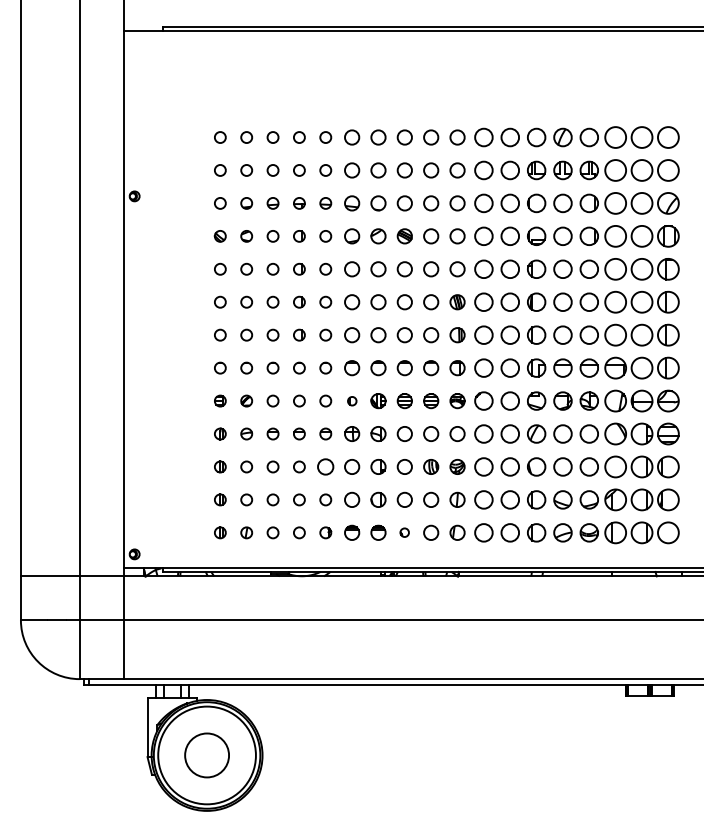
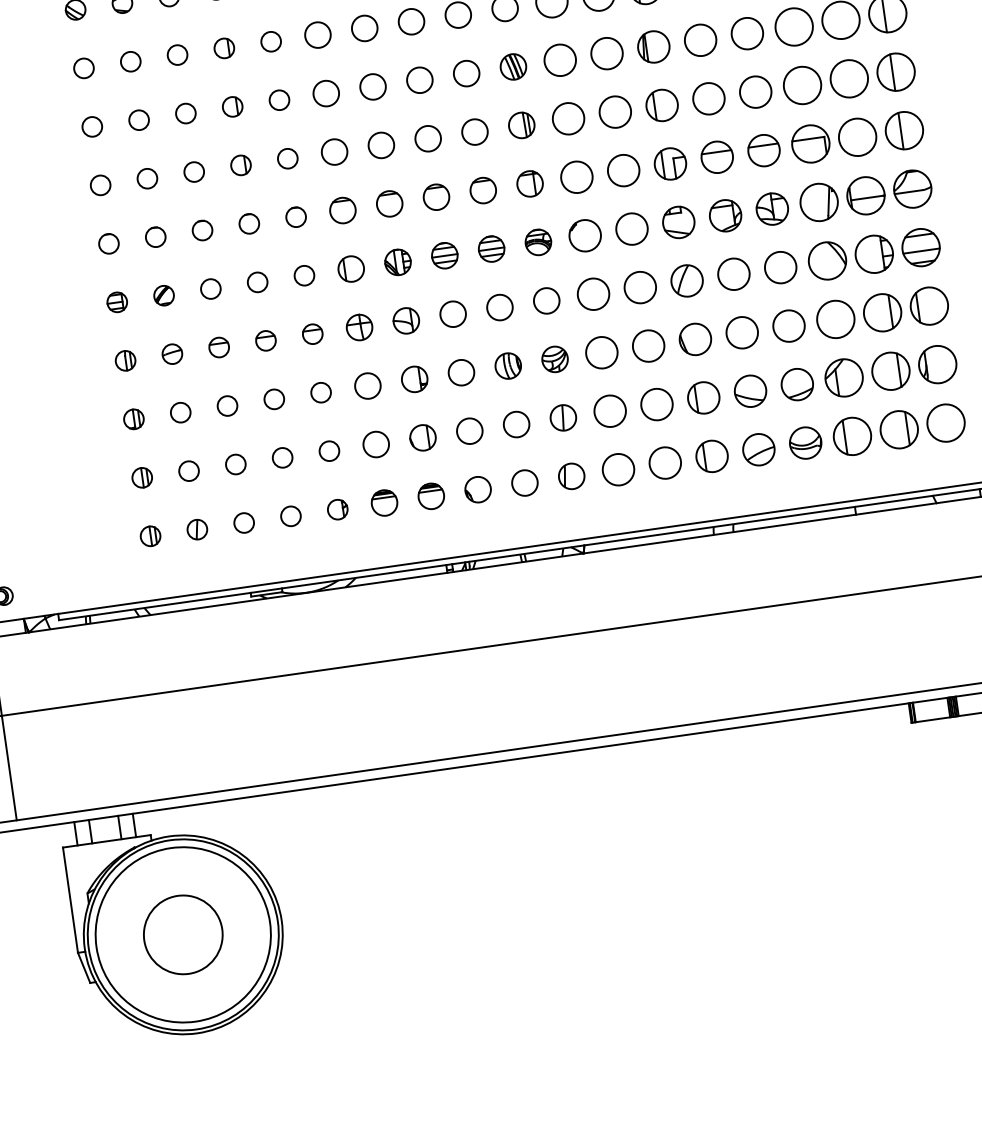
part: (352, 401) -> (352, 269), size x1.67
circle: (325, 466) -> (320, 391), size x0.71
circle: (404, 532) -> (477, 489), size x1.67

